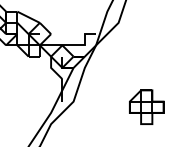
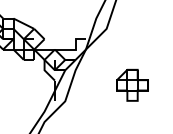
part: (146, 106) -> (132, 84), moved

